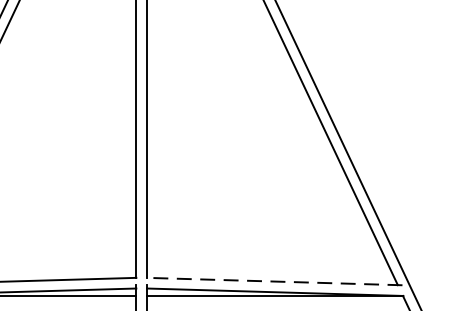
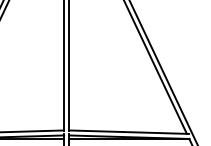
line: (273, 282) -> (128, 132), dashed -> solid

